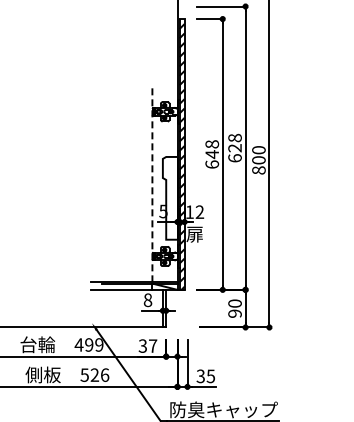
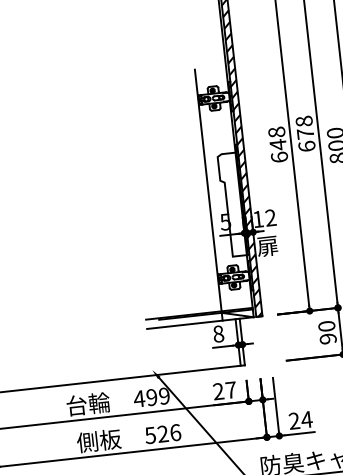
text: (234, 148) -> (304, 134), 628 -> 678
line: (152, 184) -> (208, 190), dashed -> solid
text: (142, 346) -> (218, 392), 37 -> 27
text: (205, 376) -> (300, 420), 35 -> 24

